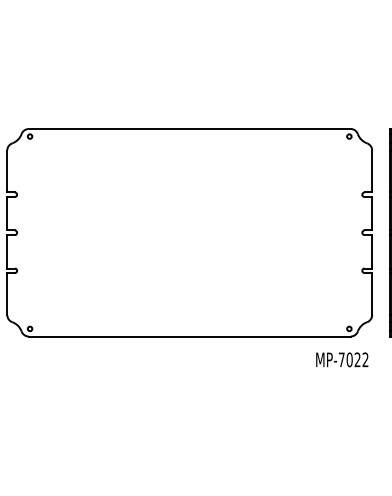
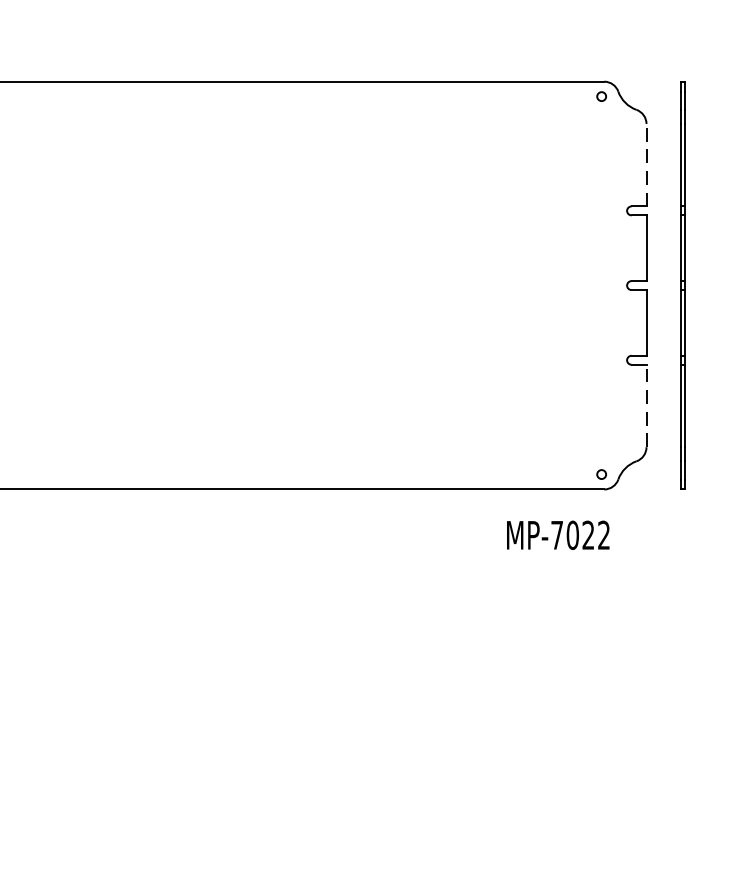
line: (372, 171) -> (647, 165), solid -> dashed
line: (372, 294) -> (647, 406), solid -> dashed
text: (342, 359) -> (558, 534), moved

